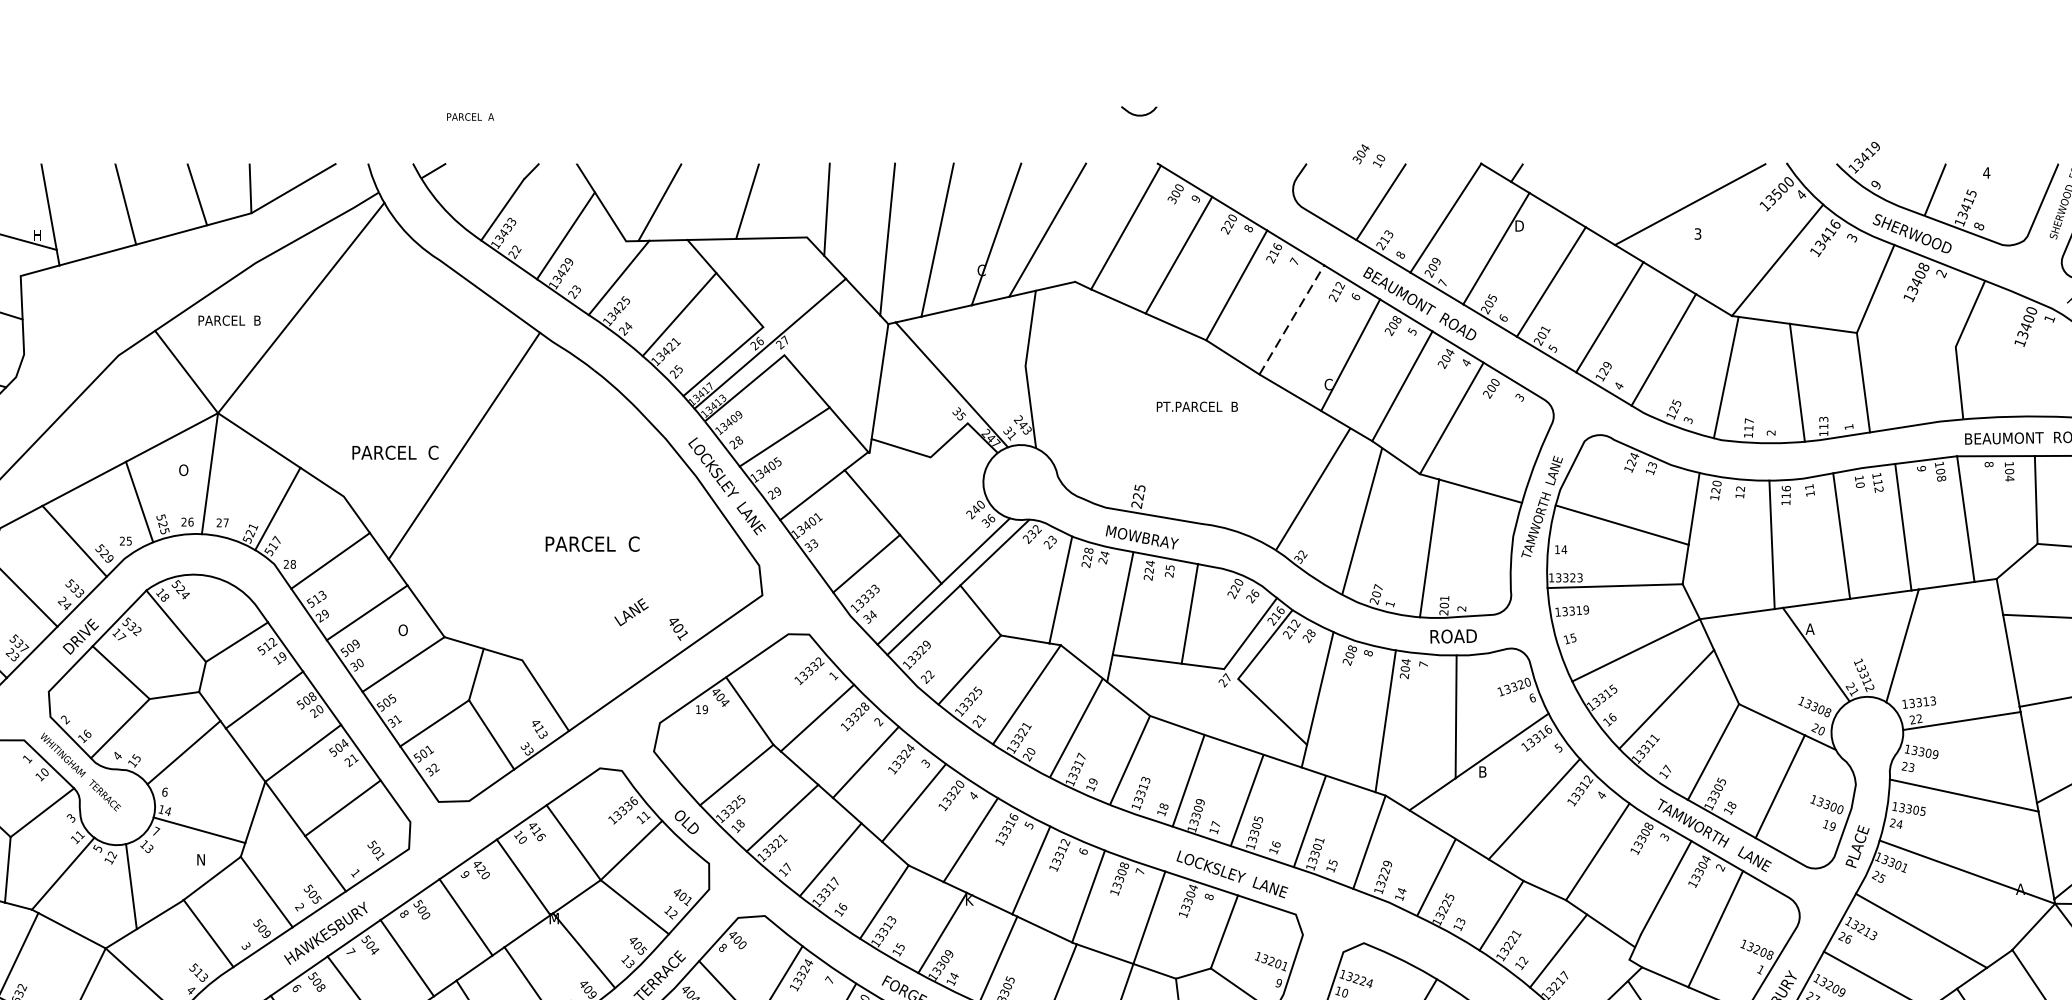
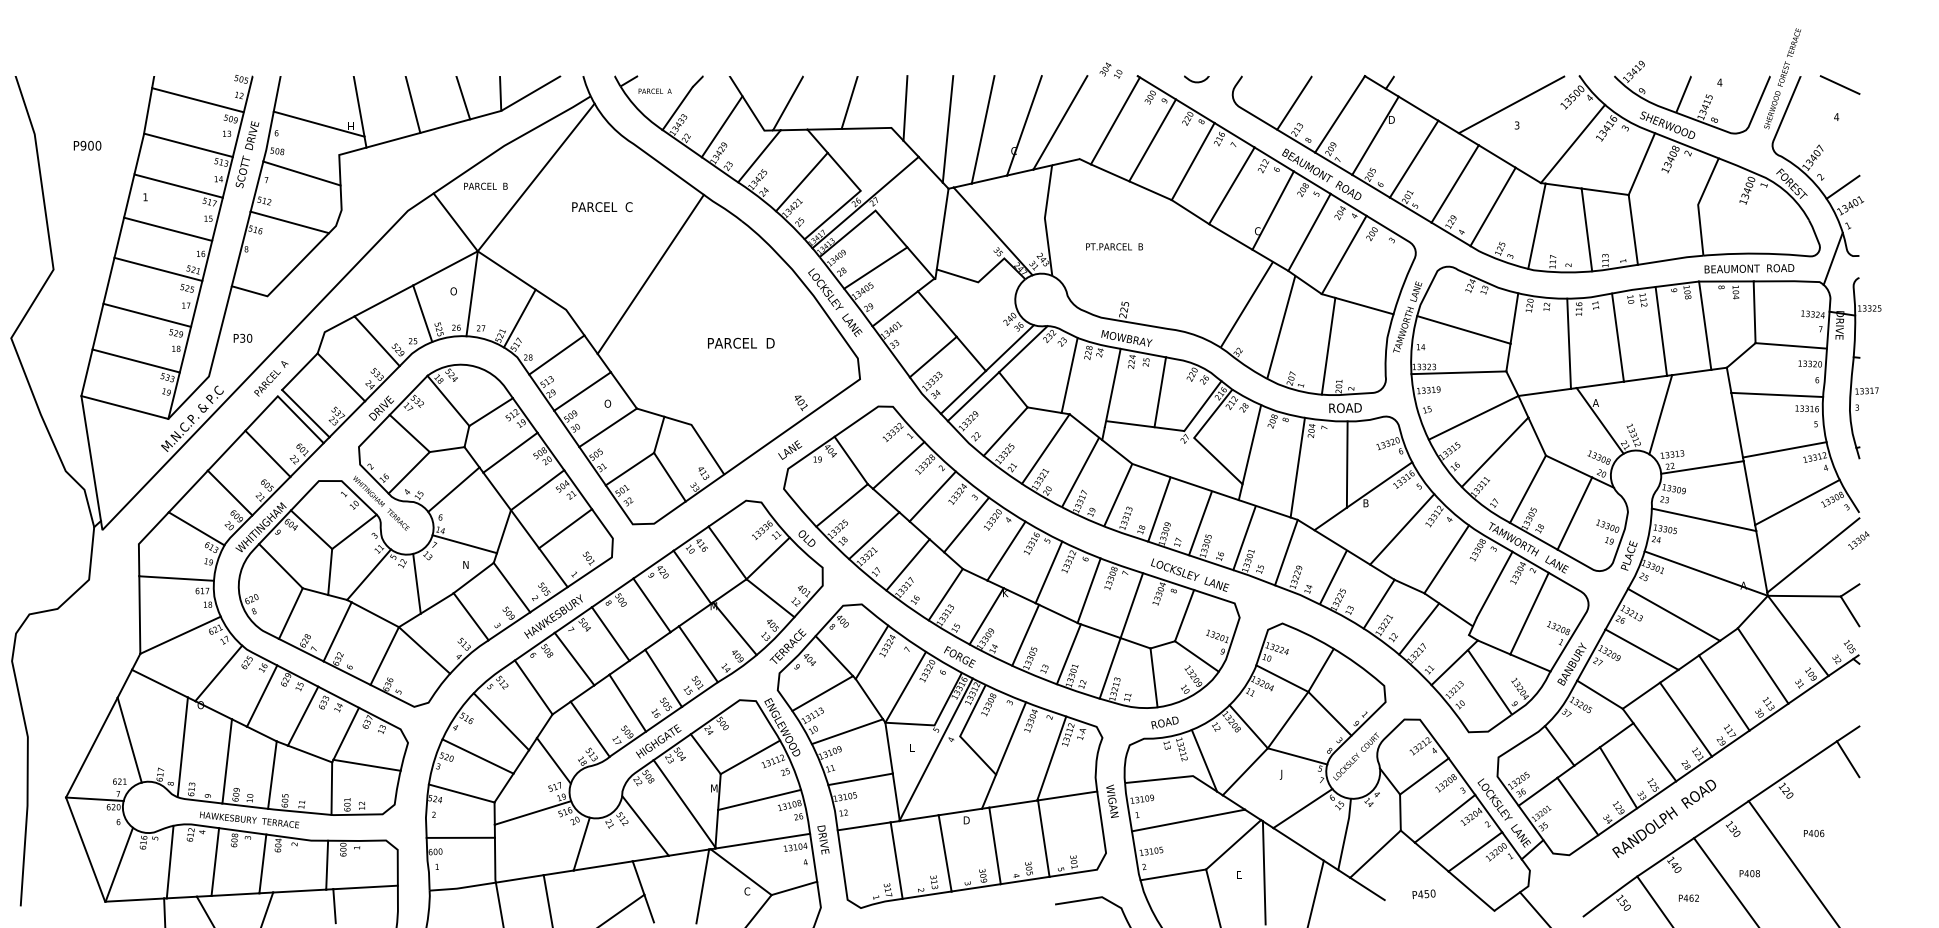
curve: (1138, 114) -> (1196, 81), moved
text: (469, 115) -> (654, 90), moved
text: (1368, 155) -> (1110, 70), moved
line: (1291, 319) -> (1231, 185), dashed -> solid
text: (1197, 406) -> (1114, 246), moved
text: (395, 453) -> (602, 207), moved
text: (634, 543) -> (770, 342), PARCEL  C -> PARCEL  D
text: (631, 611) -> (790, 449), moved

